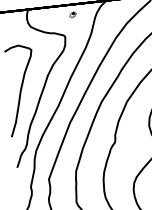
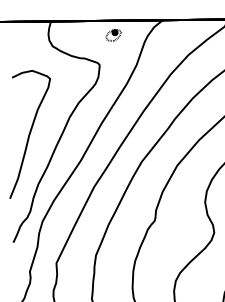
part: (72, 14) -> (113, 35), size x1.6

